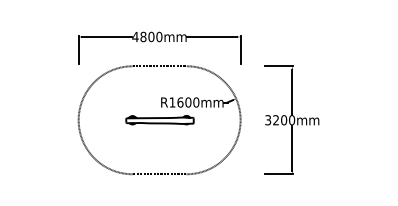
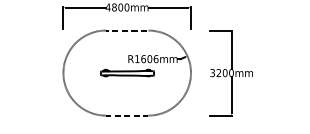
text: (196, 102) -> (156, 59), R1600mm -> R1606mm

